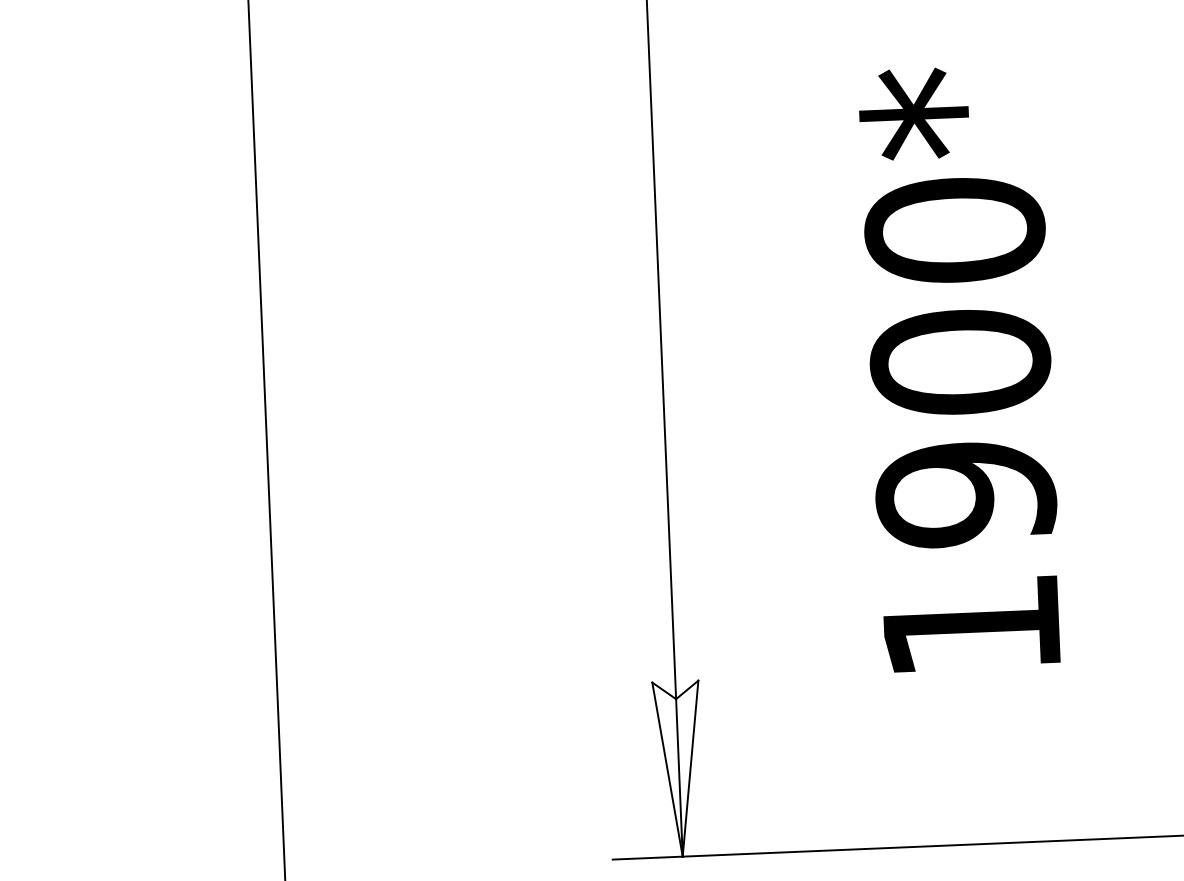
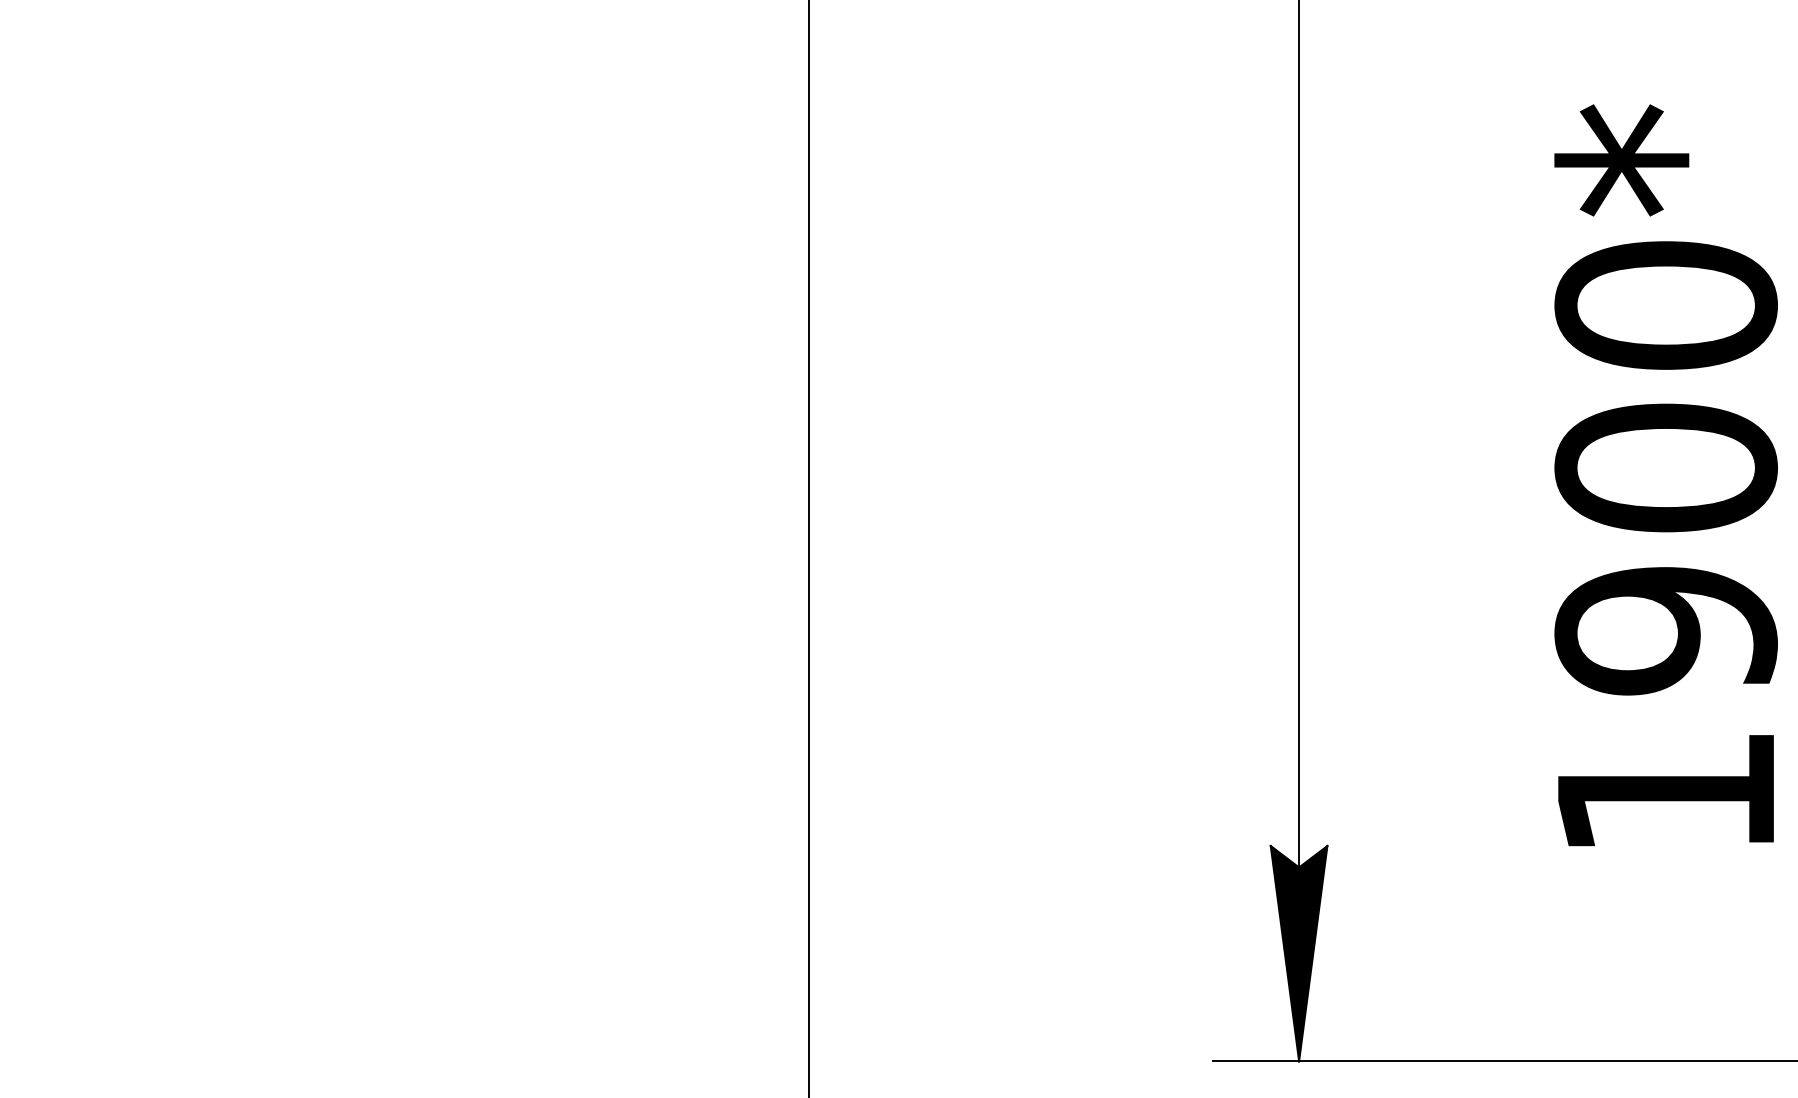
fill: (678, 769) -> (1298, 953), added

